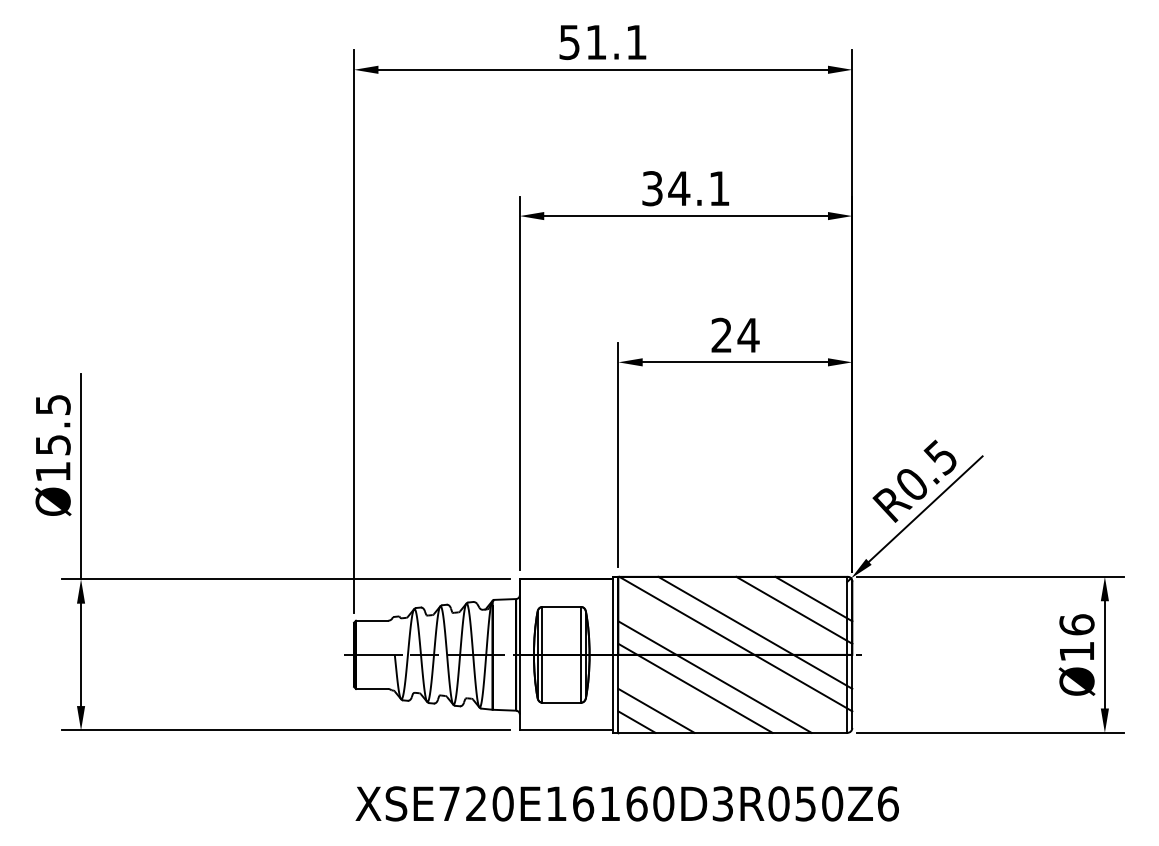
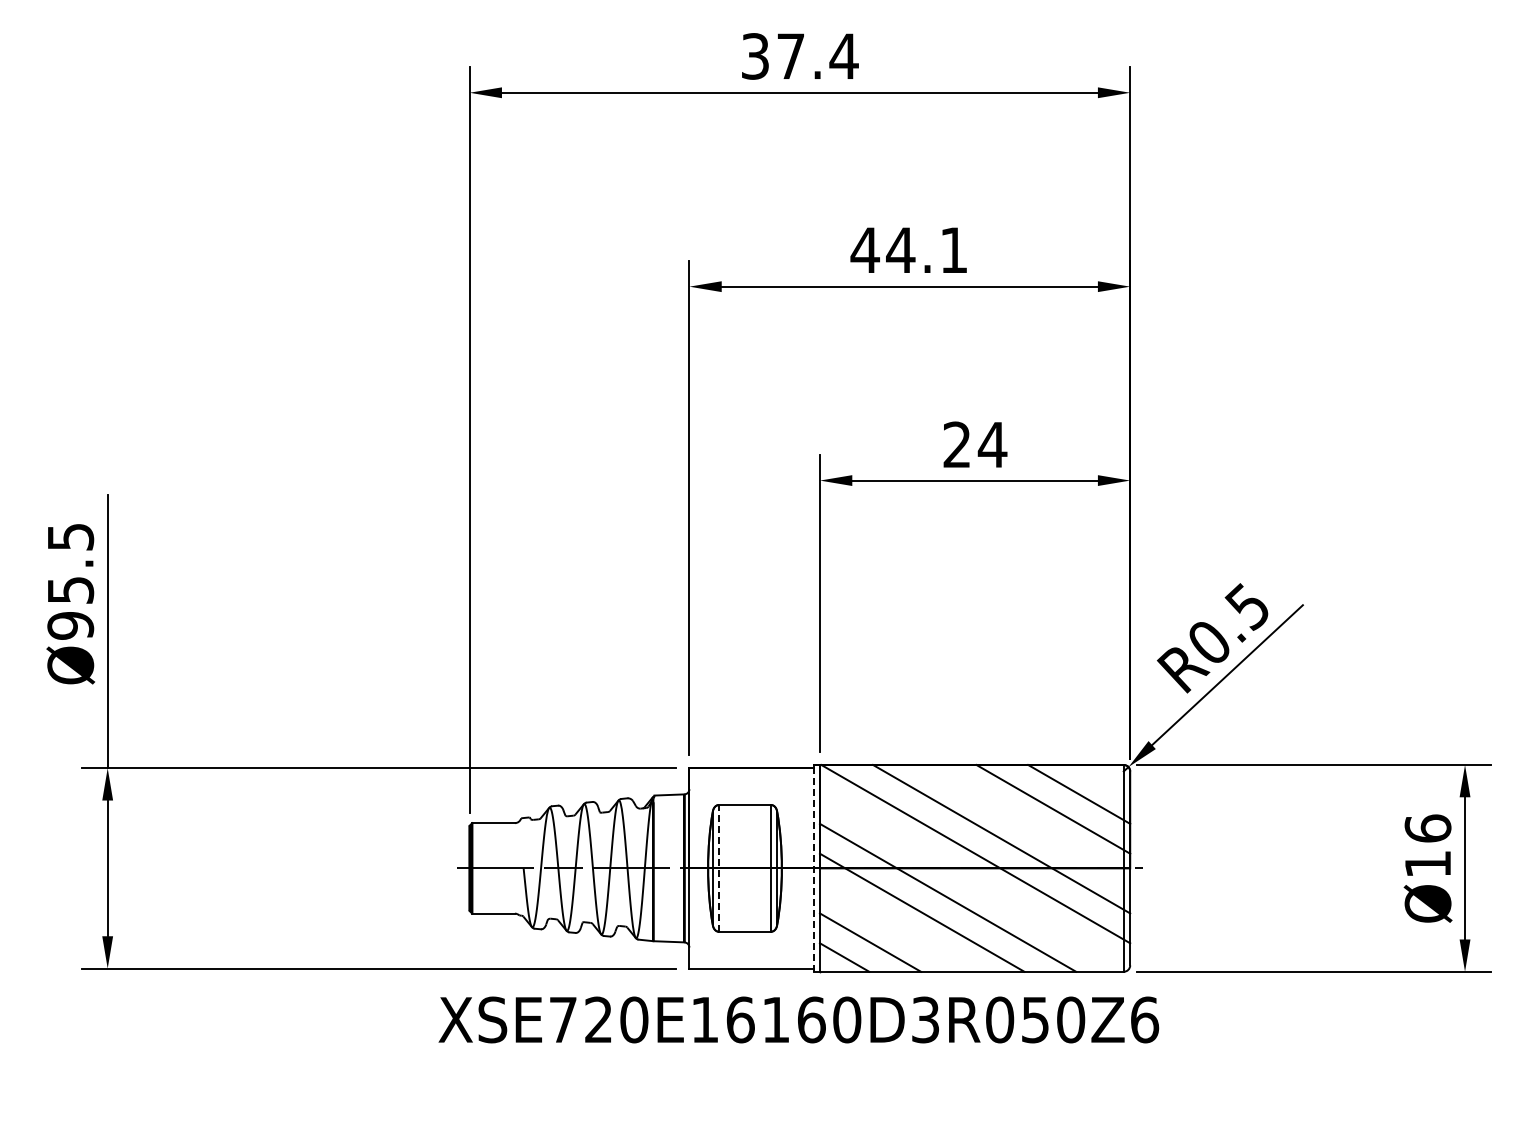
text: (603, 42) -> (800, 56), 51.1 -> 37.4
text: (651, 188) -> (864, 250), 34.1 -> 44.1
text: (52, 471) -> (70, 625), Ø15.5 -> Ø95.5
line: (542, 654) -> (719, 867), solid -> dashed
line: (613, 654) -> (813, 867), solid -> dashed
text: (627, 803) -> (798, 1019), moved

